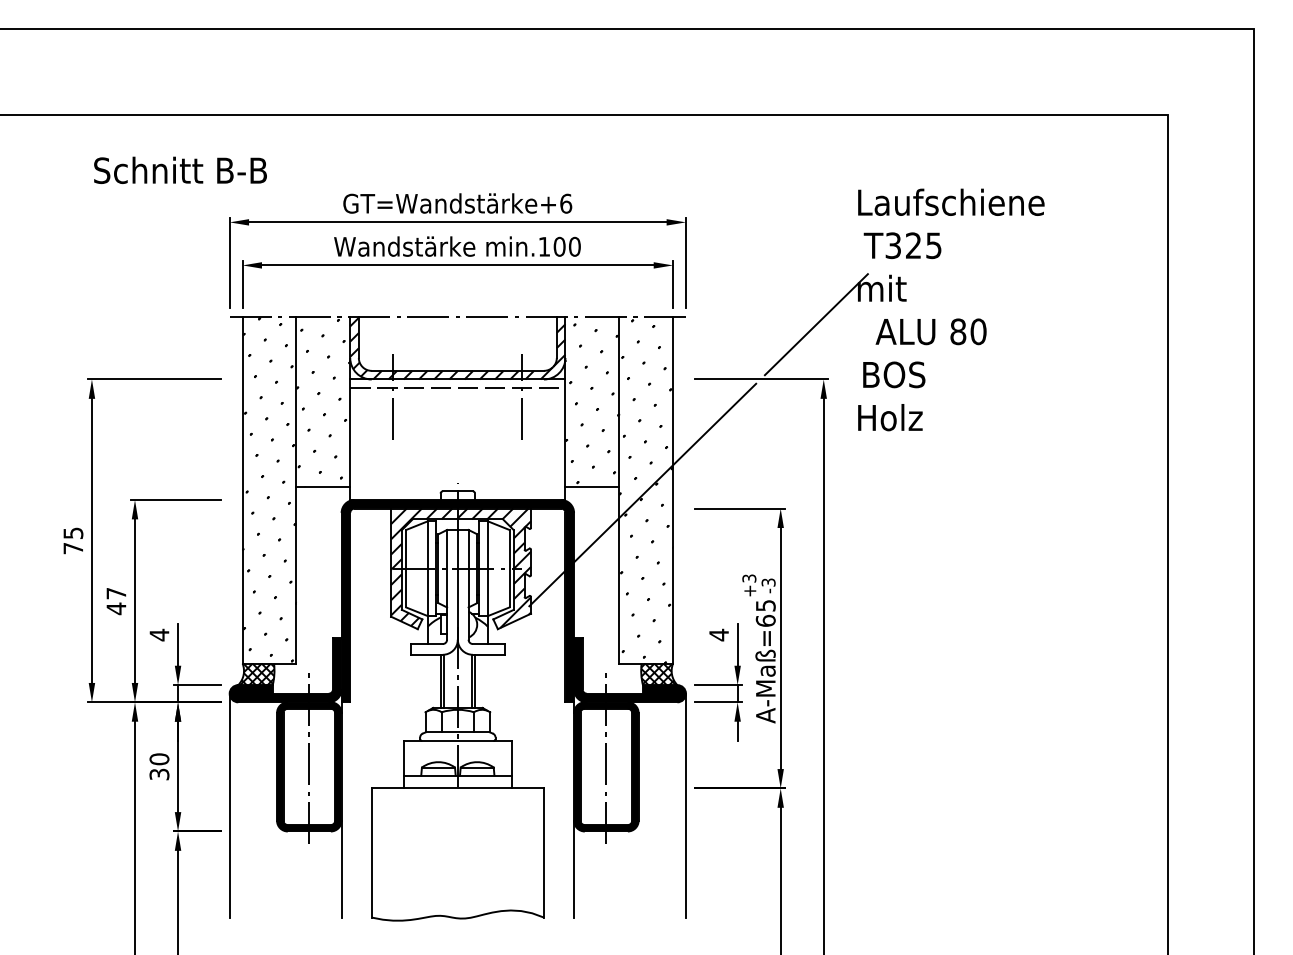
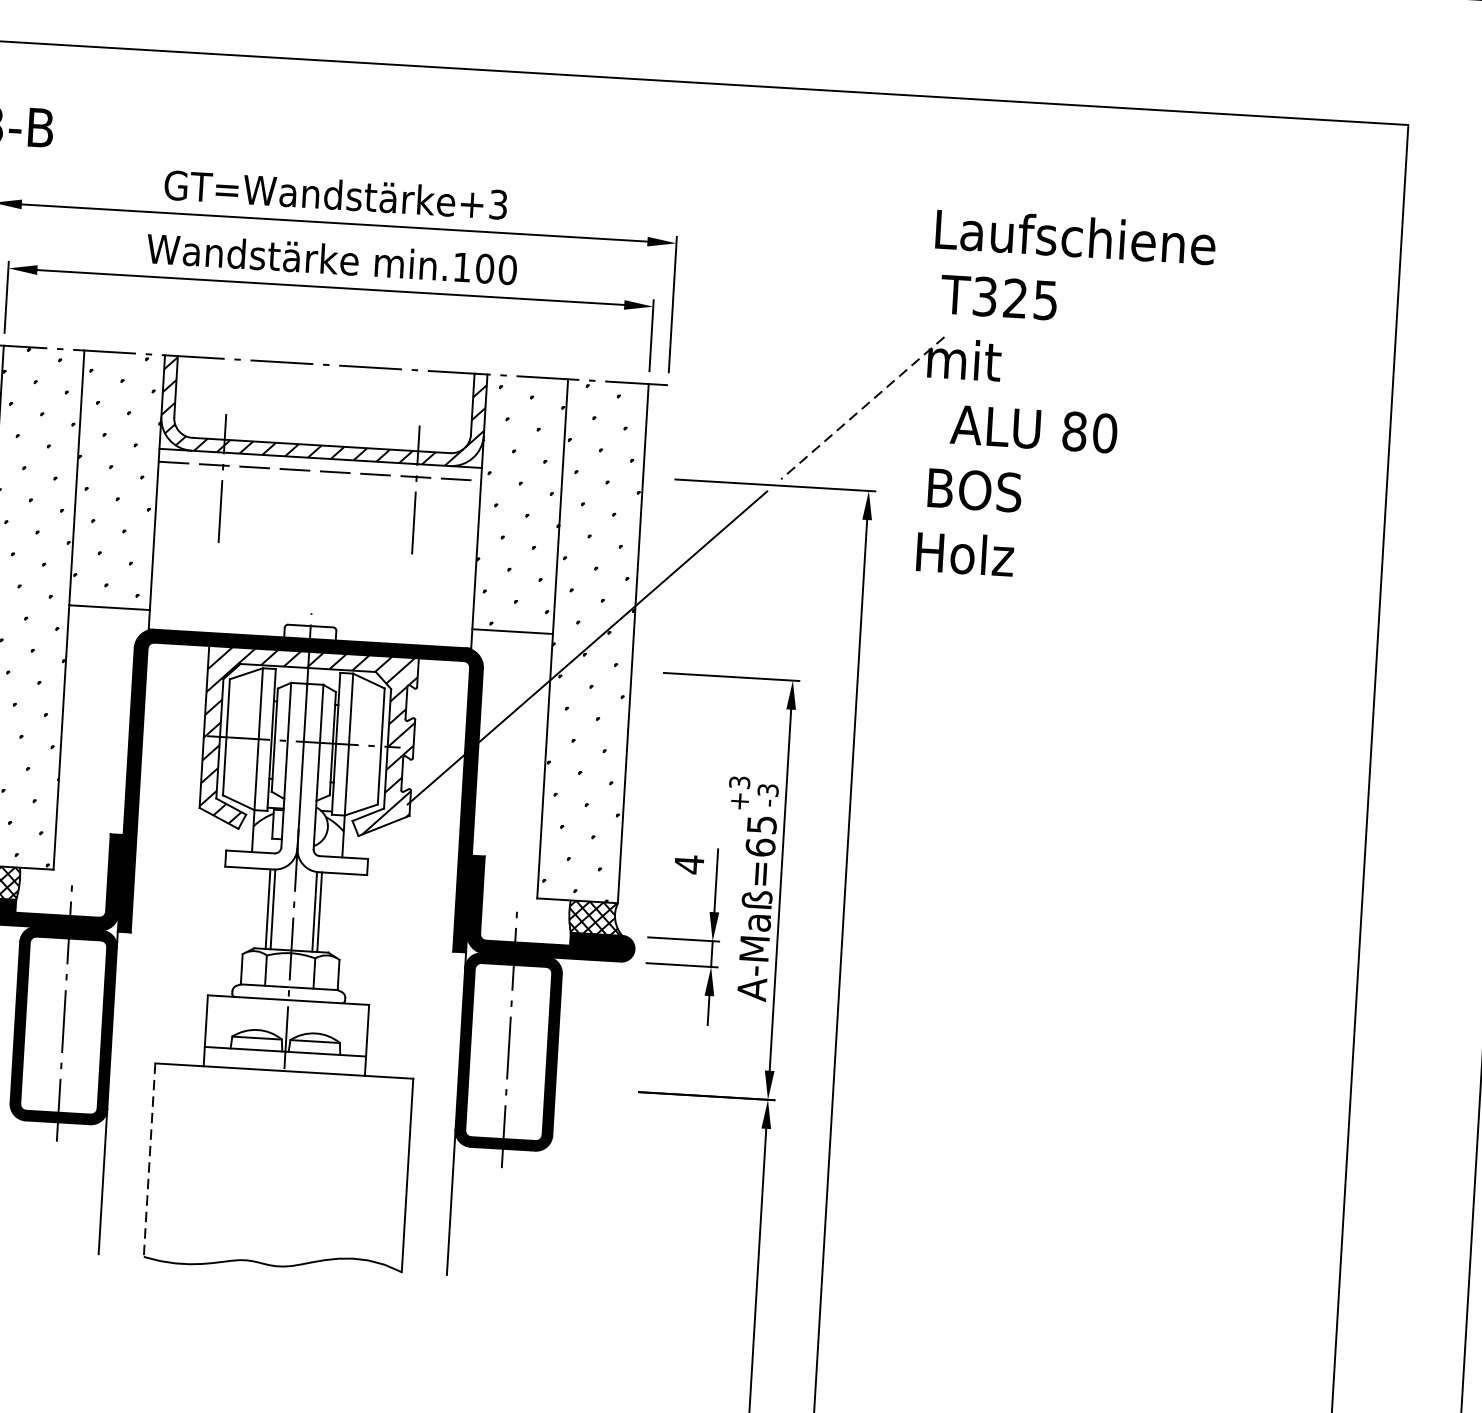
text: (566, 203) -> (499, 204), GT=Wandstärke+6 -> GT=Wandstärke+3
line: (816, 325) -> (862, 409), solid -> dashed
line: (685, 805) -> (623, 1116), removed
line: (371, 853) -> (149, 1160), solid -> dashed

